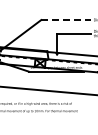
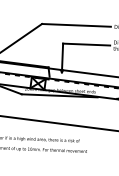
line: (66, 20) -> (76, 26), dashed -> solid

